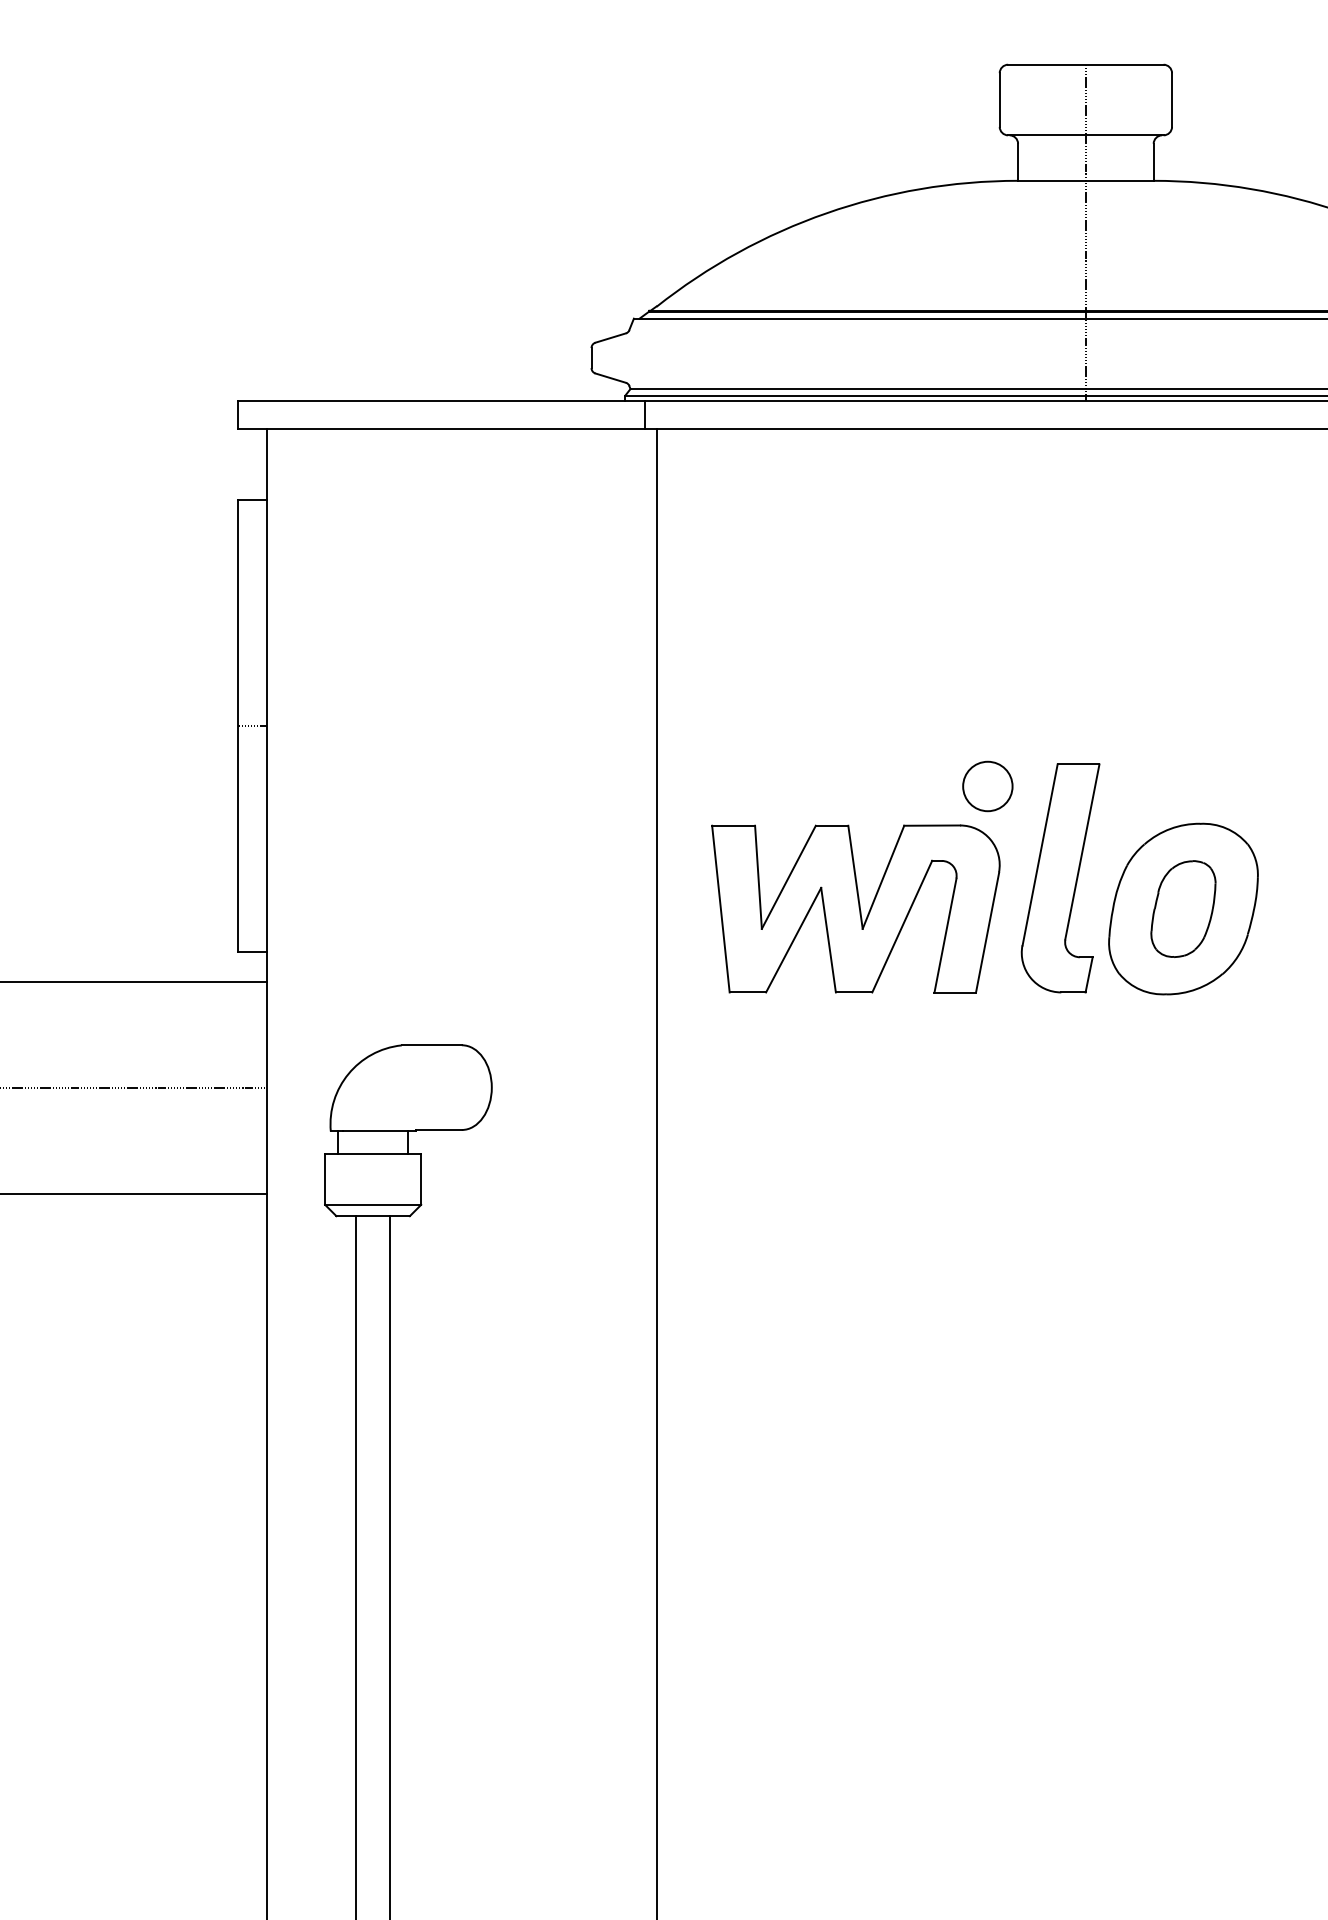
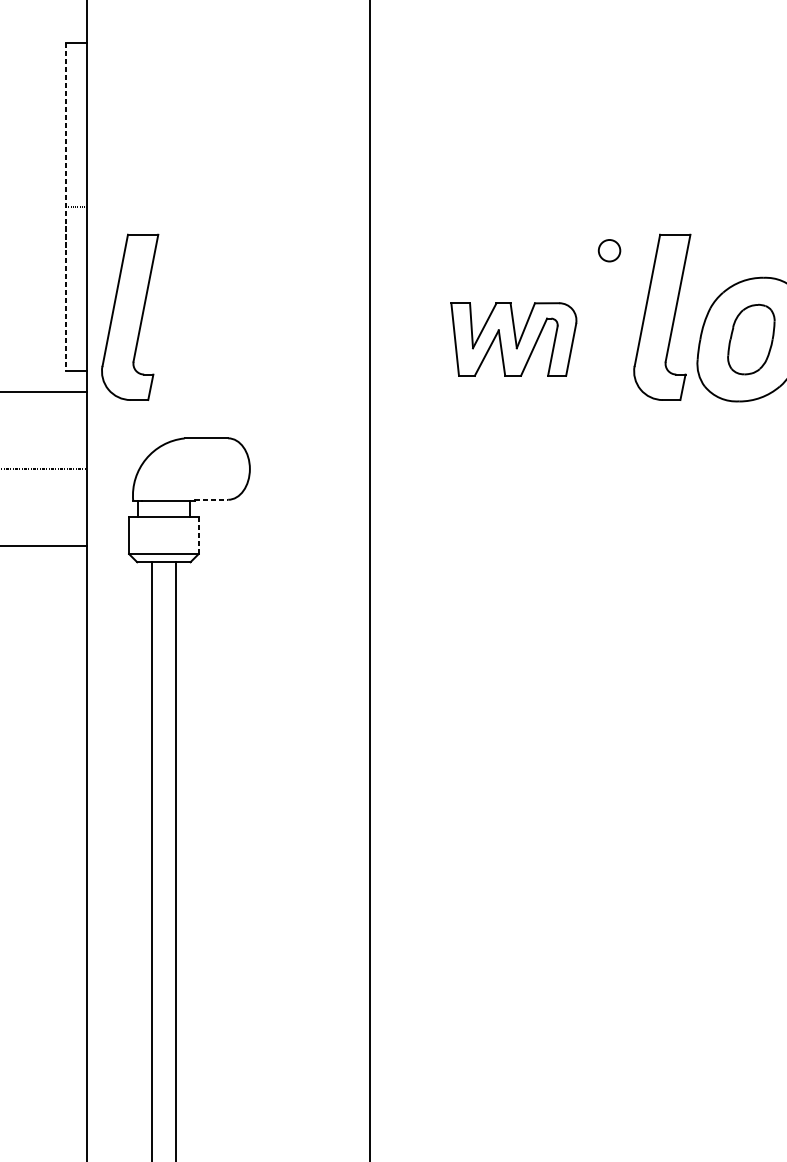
line: (238, 726) -> (66, 207), solid -> dashed
circle: (987, 786) -> (609, 250), size x0.6
part: (326, 878) -> (130, 317), added
part: (855, 908) -> (513, 339), size x0.6
line: (439, 1130) -> (211, 500), solid -> dashed
line: (421, 1178) -> (198, 534), solid -> dashed

